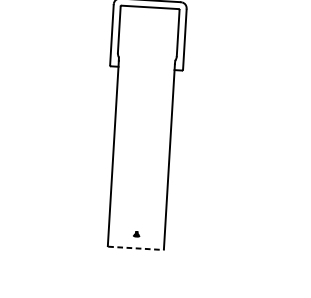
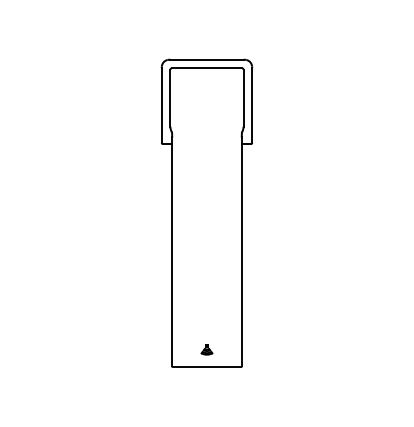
part: (136, 233) -> (206, 349), size x1.67
line: (136, 248) -> (207, 367), dashed -> solid

